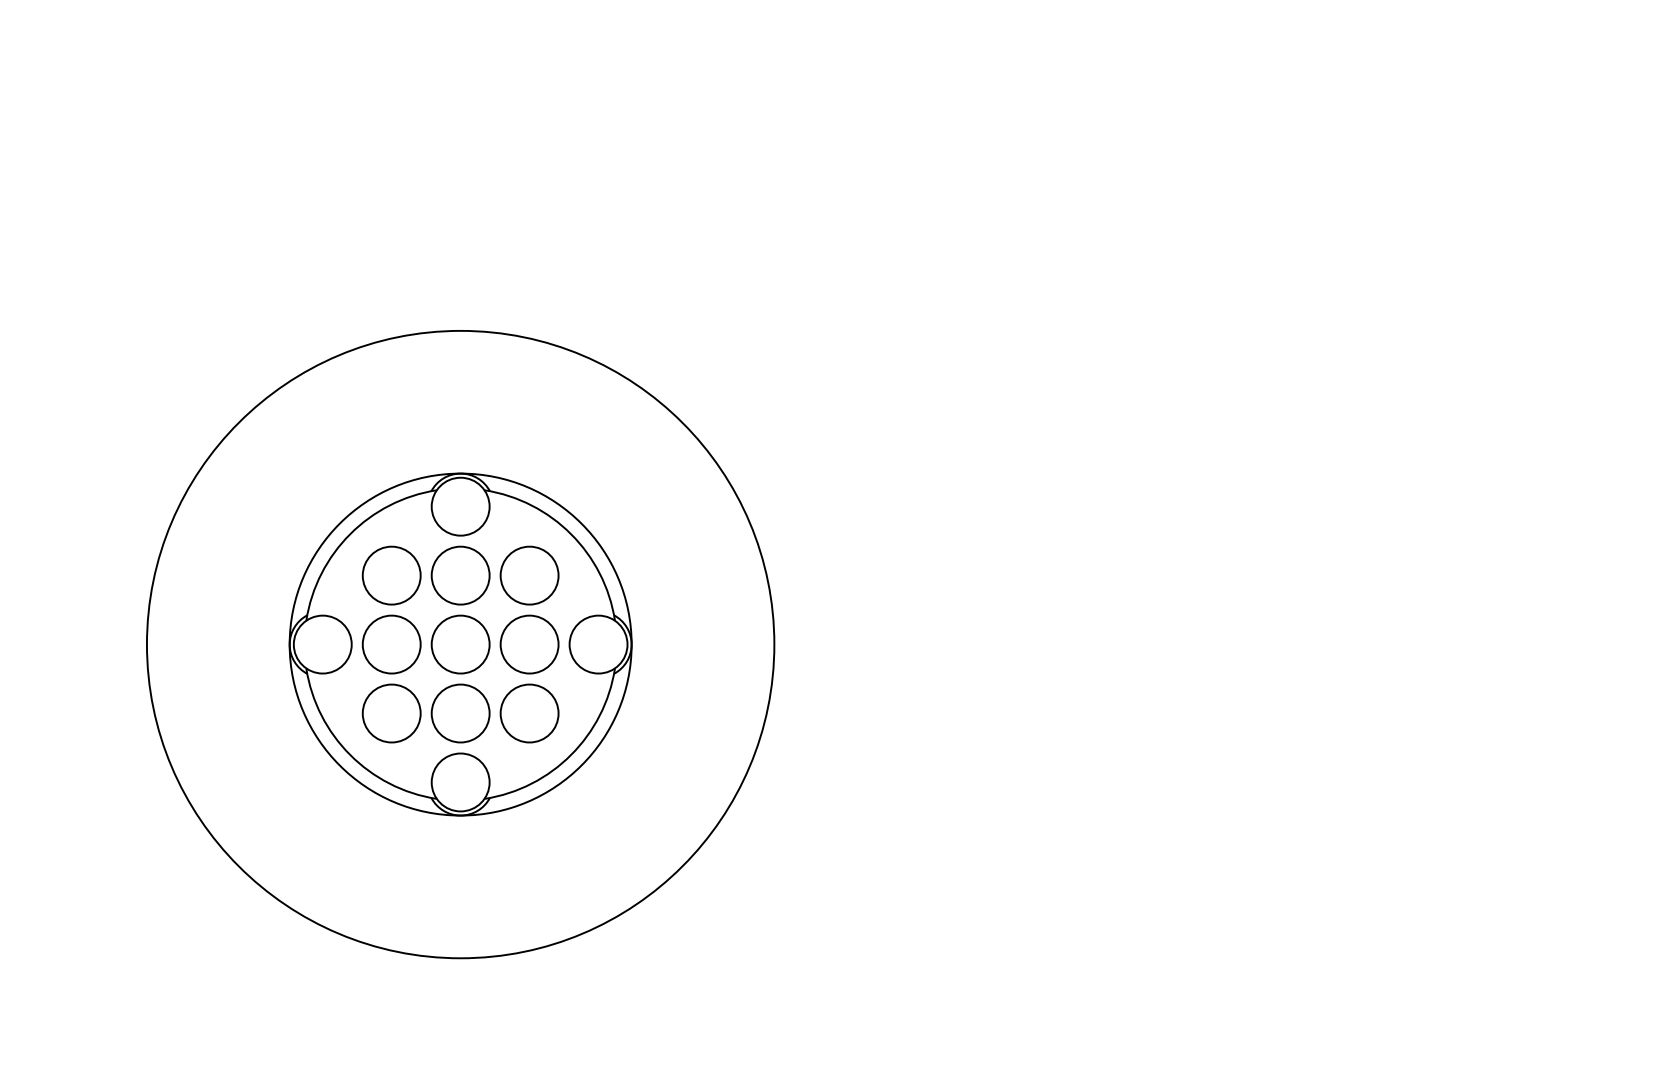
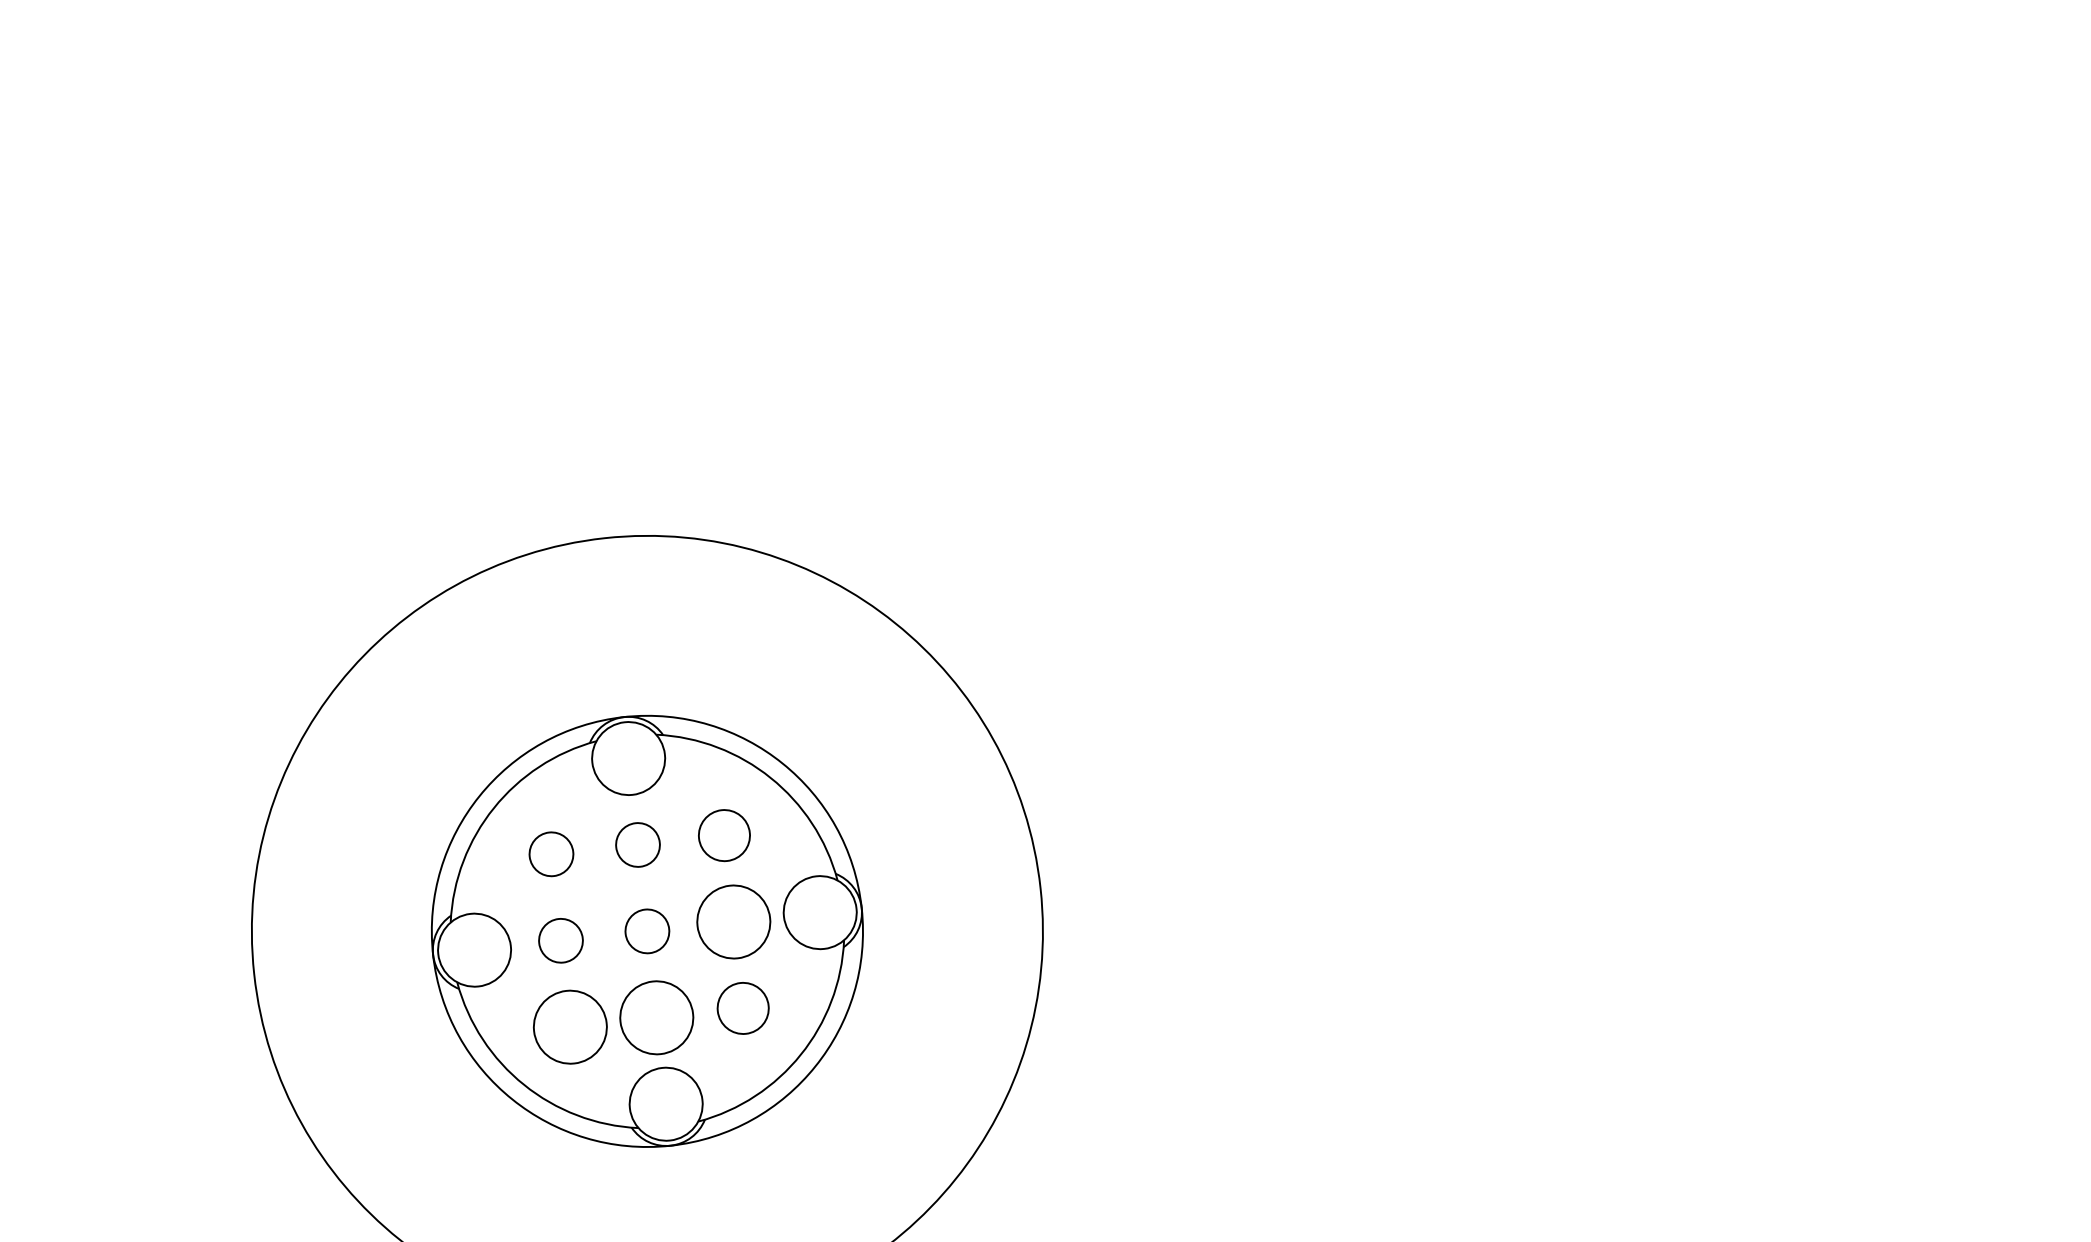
circle: (391, 575) -> (551, 854), size x0.6
circle: (460, 575) -> (637, 844), size x0.6
circle: (529, 575) -> (724, 835), size x0.7
circle: (391, 644) -> (560, 940), size x0.6
circle: (460, 644) -> (647, 931), size x0.6
circle: (529, 713) -> (743, 1008), size x0.7

